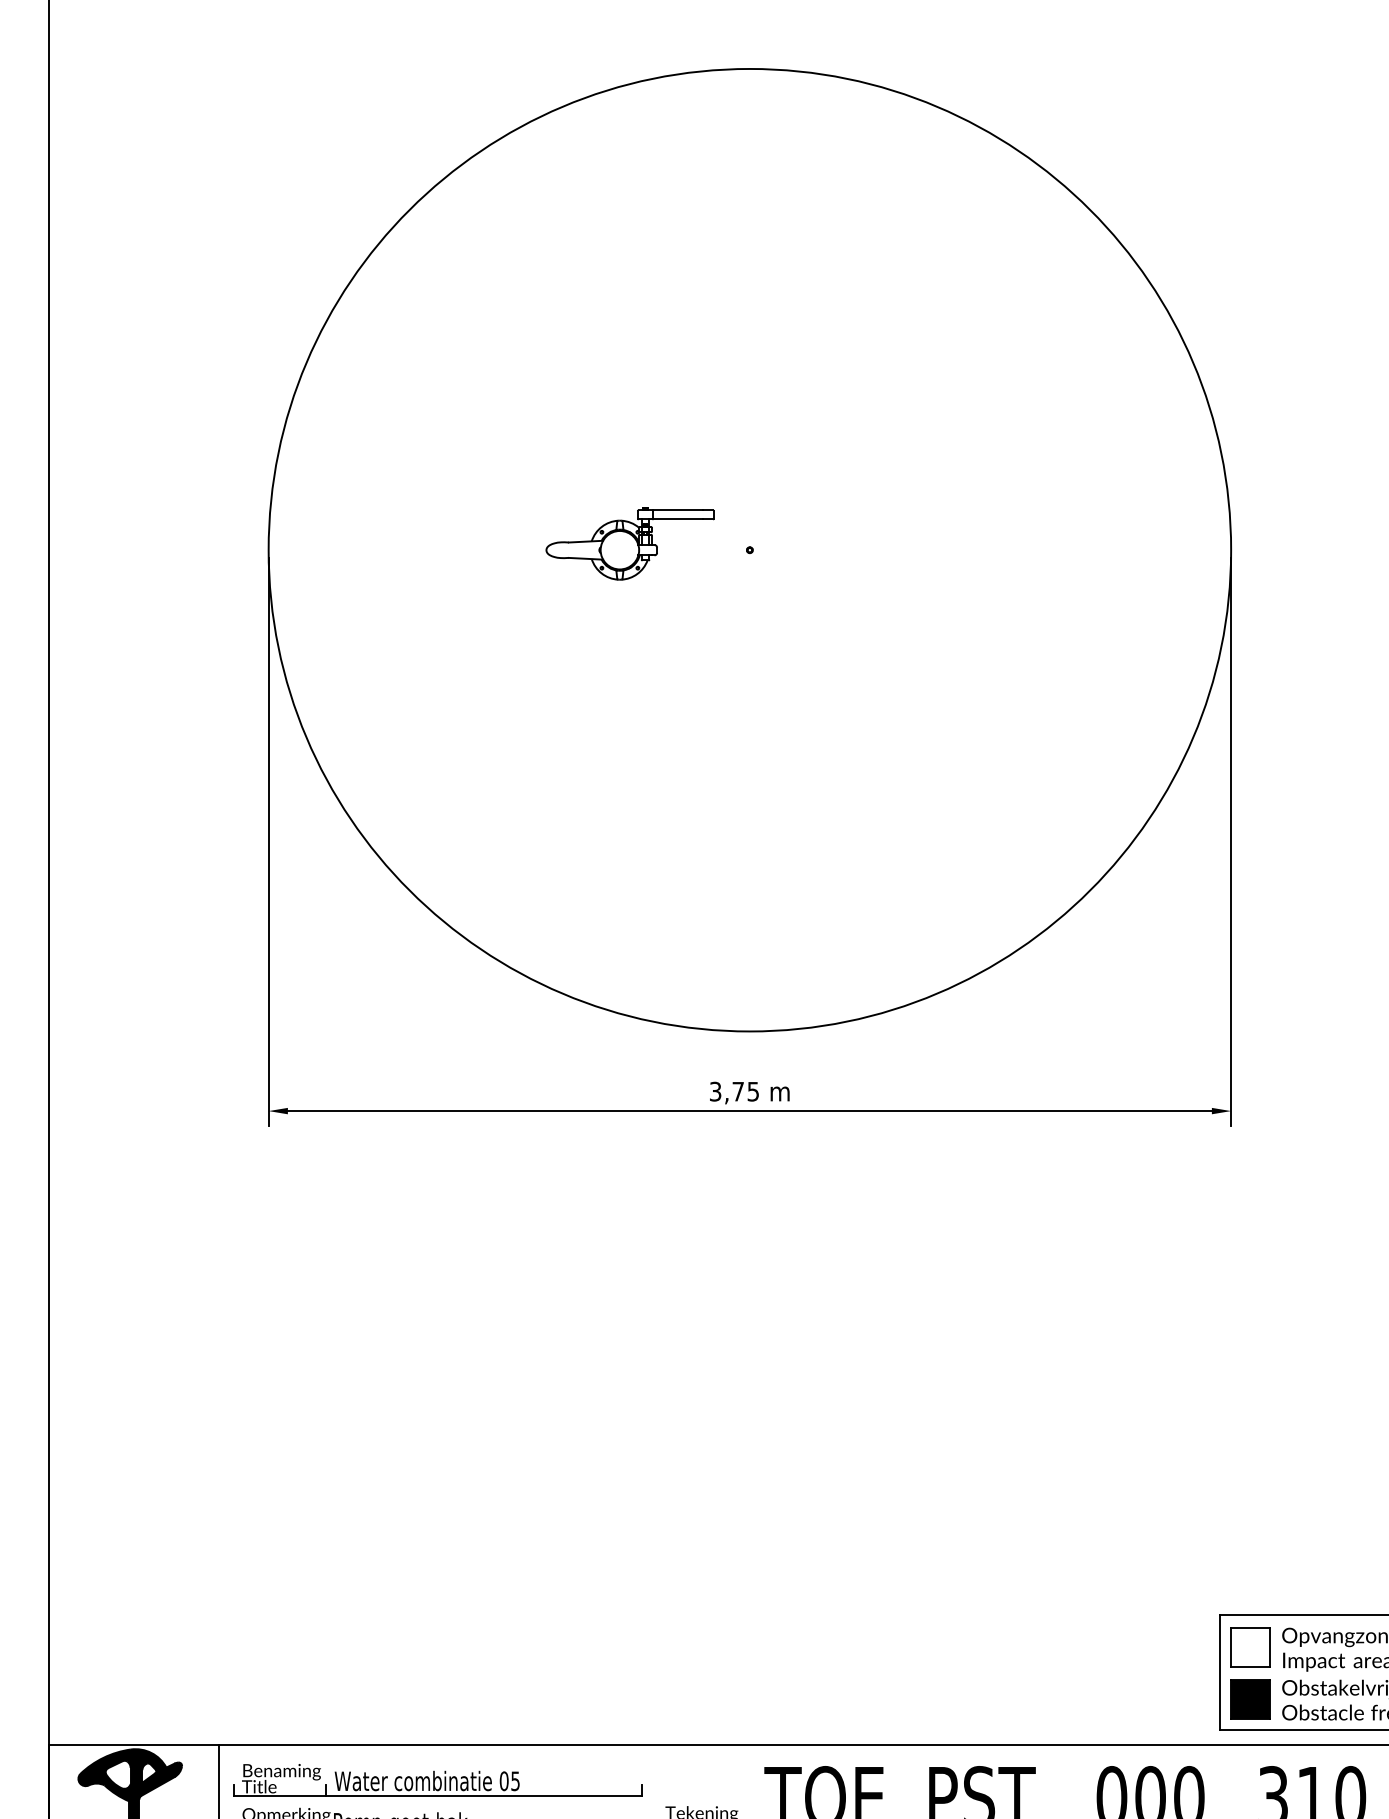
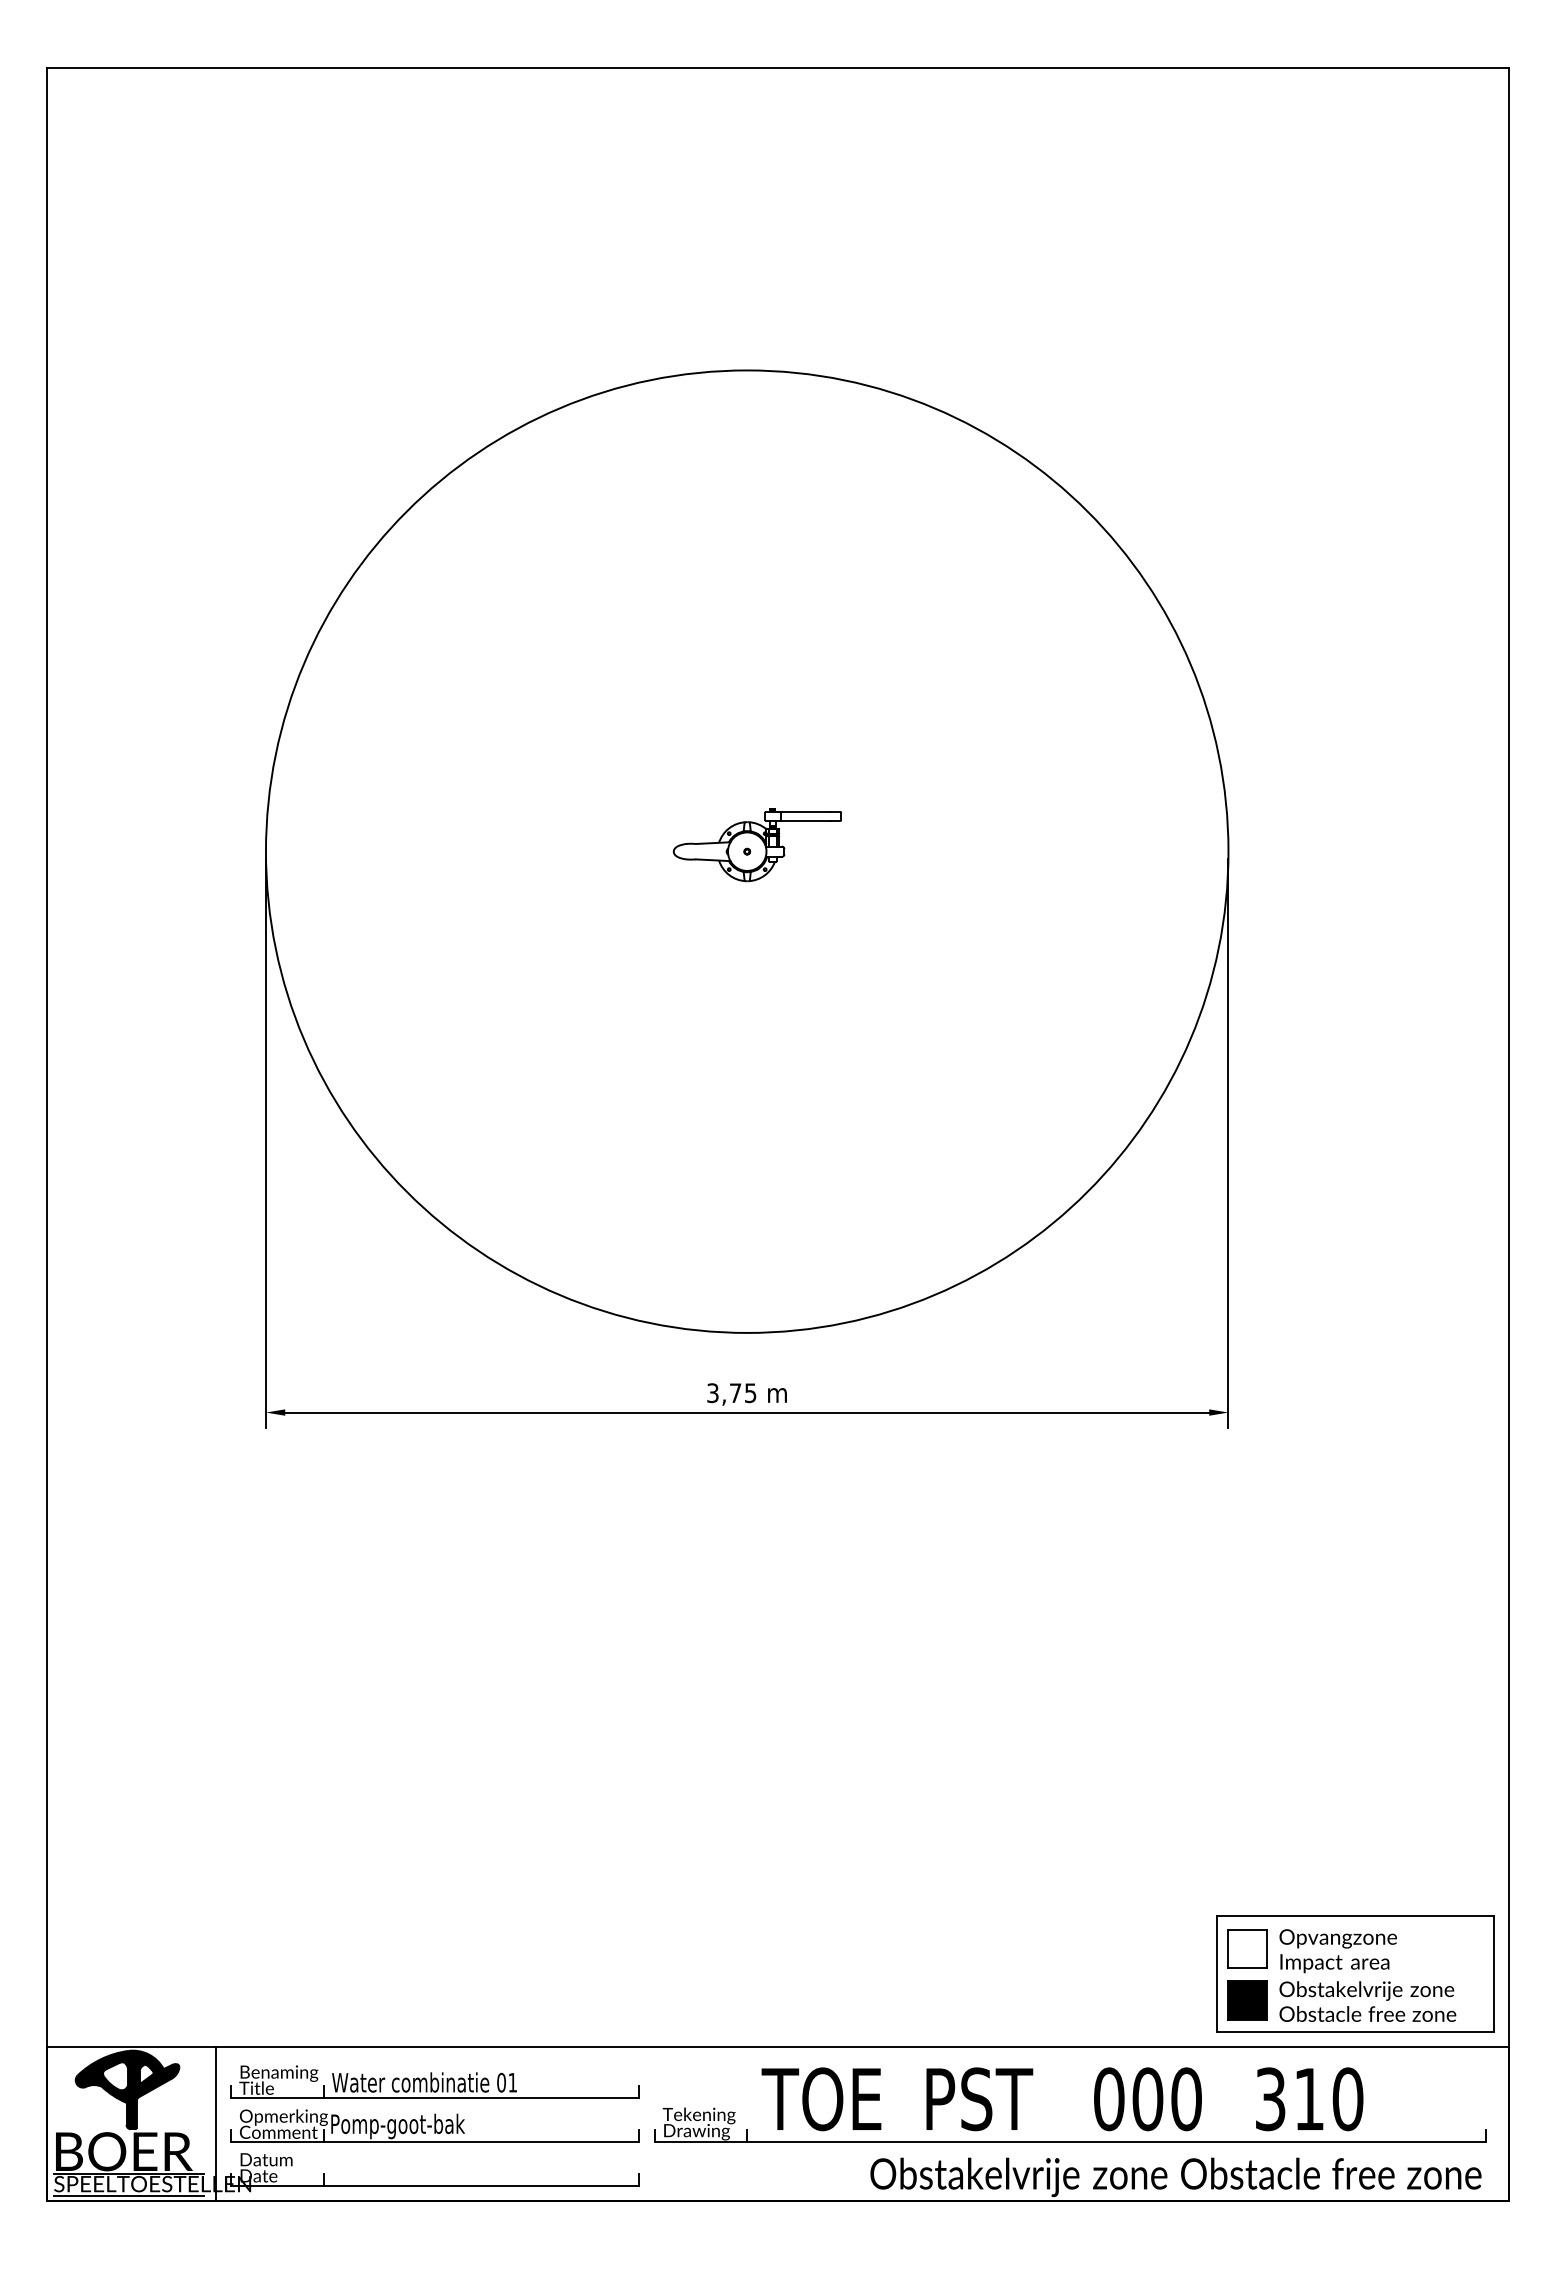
part: (629, 544) -> (756, 845), moved
text: (515, 1781) -> (512, 2082), 05 -> 01

